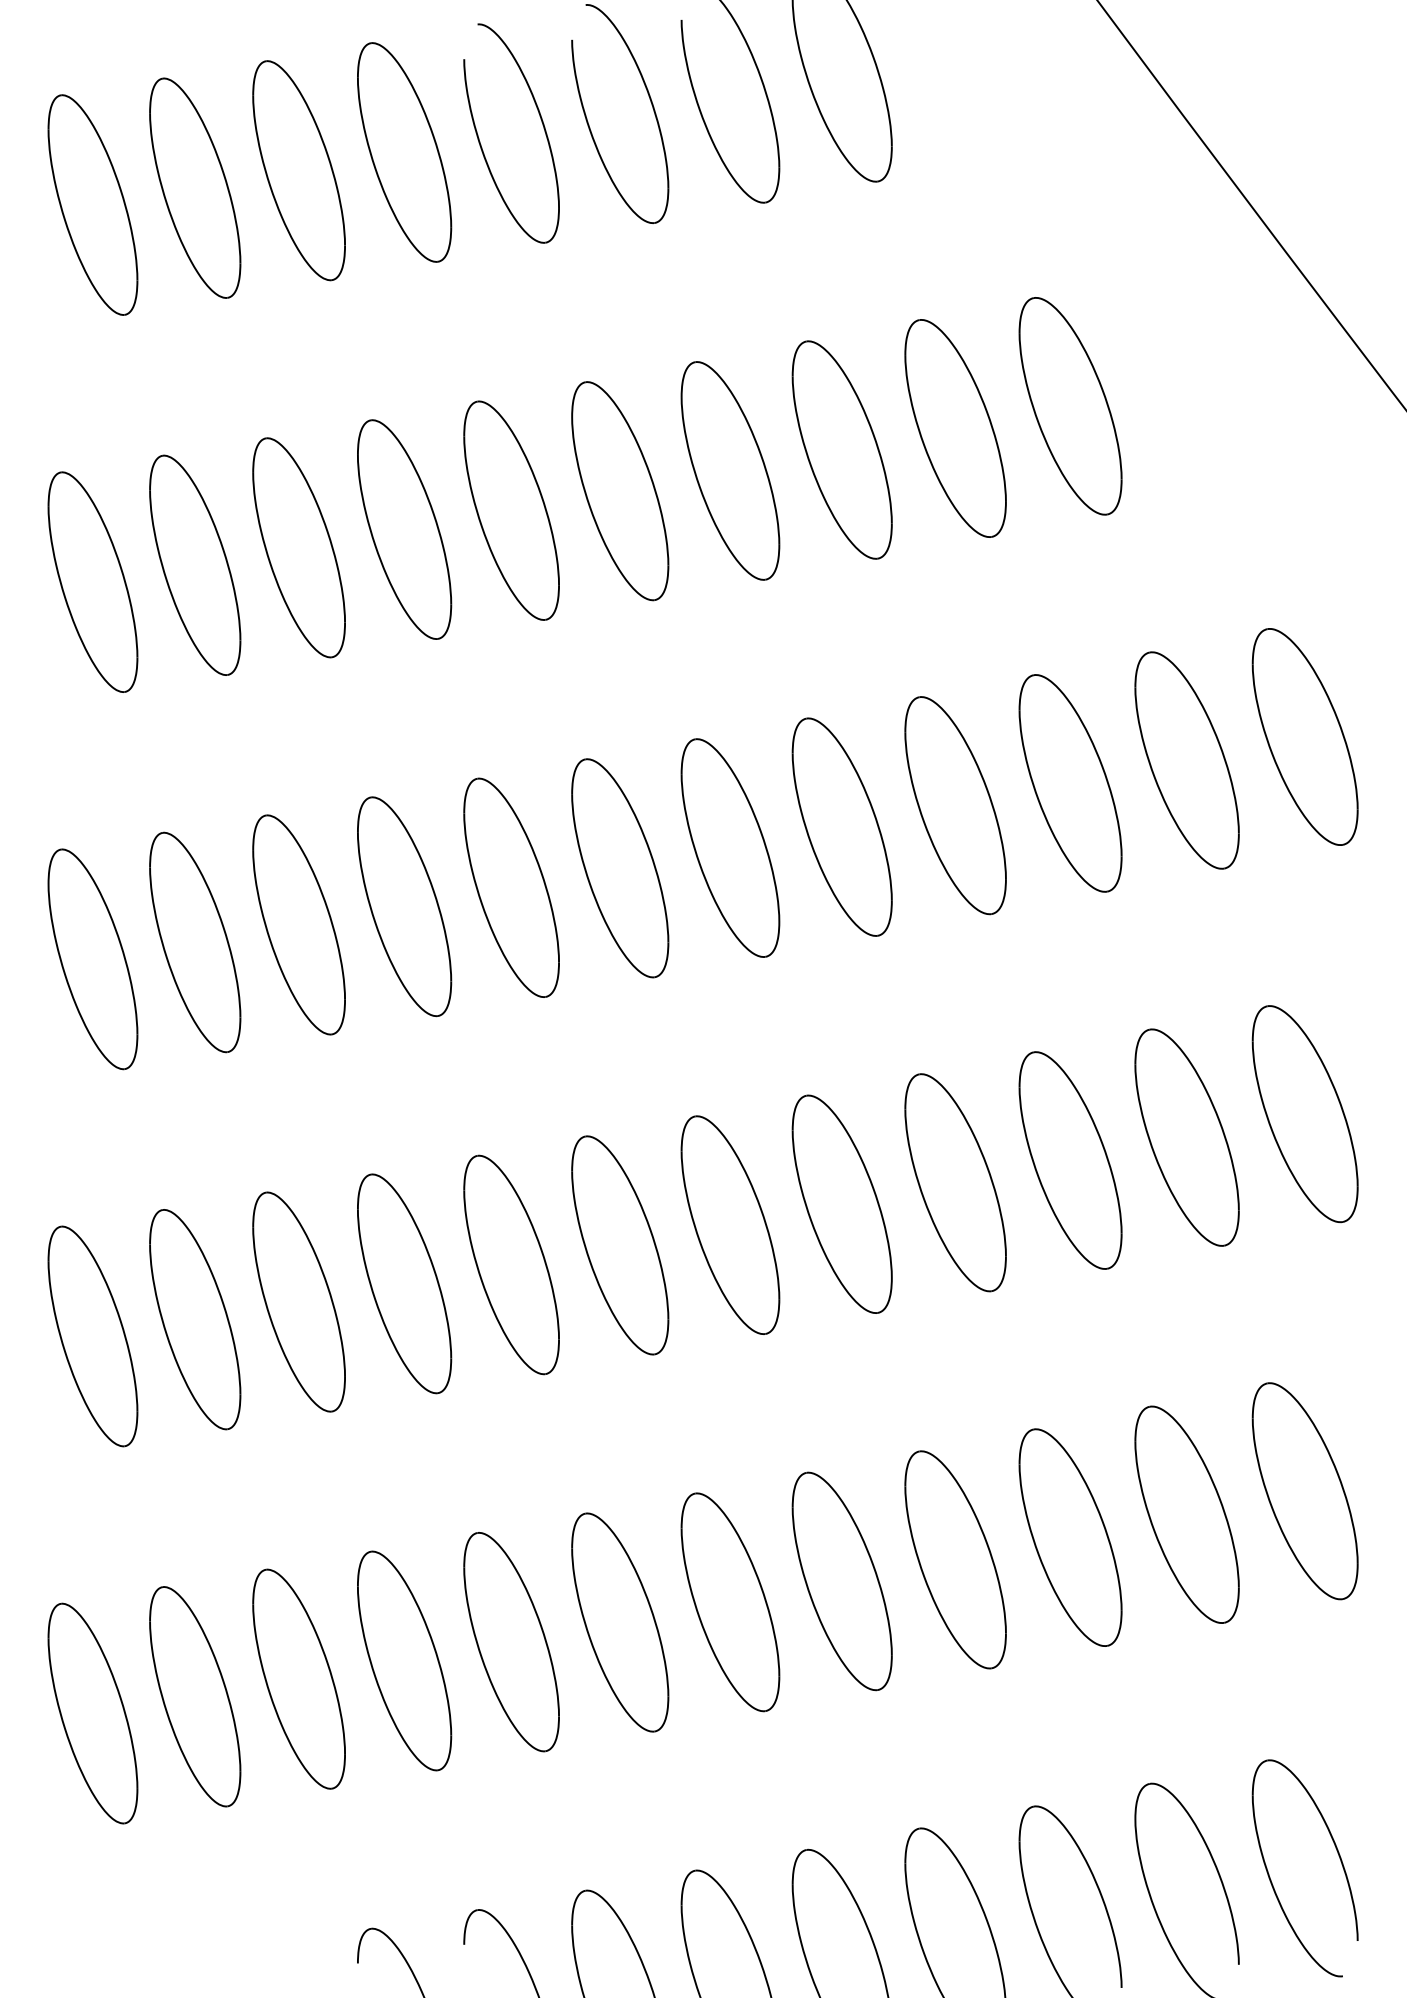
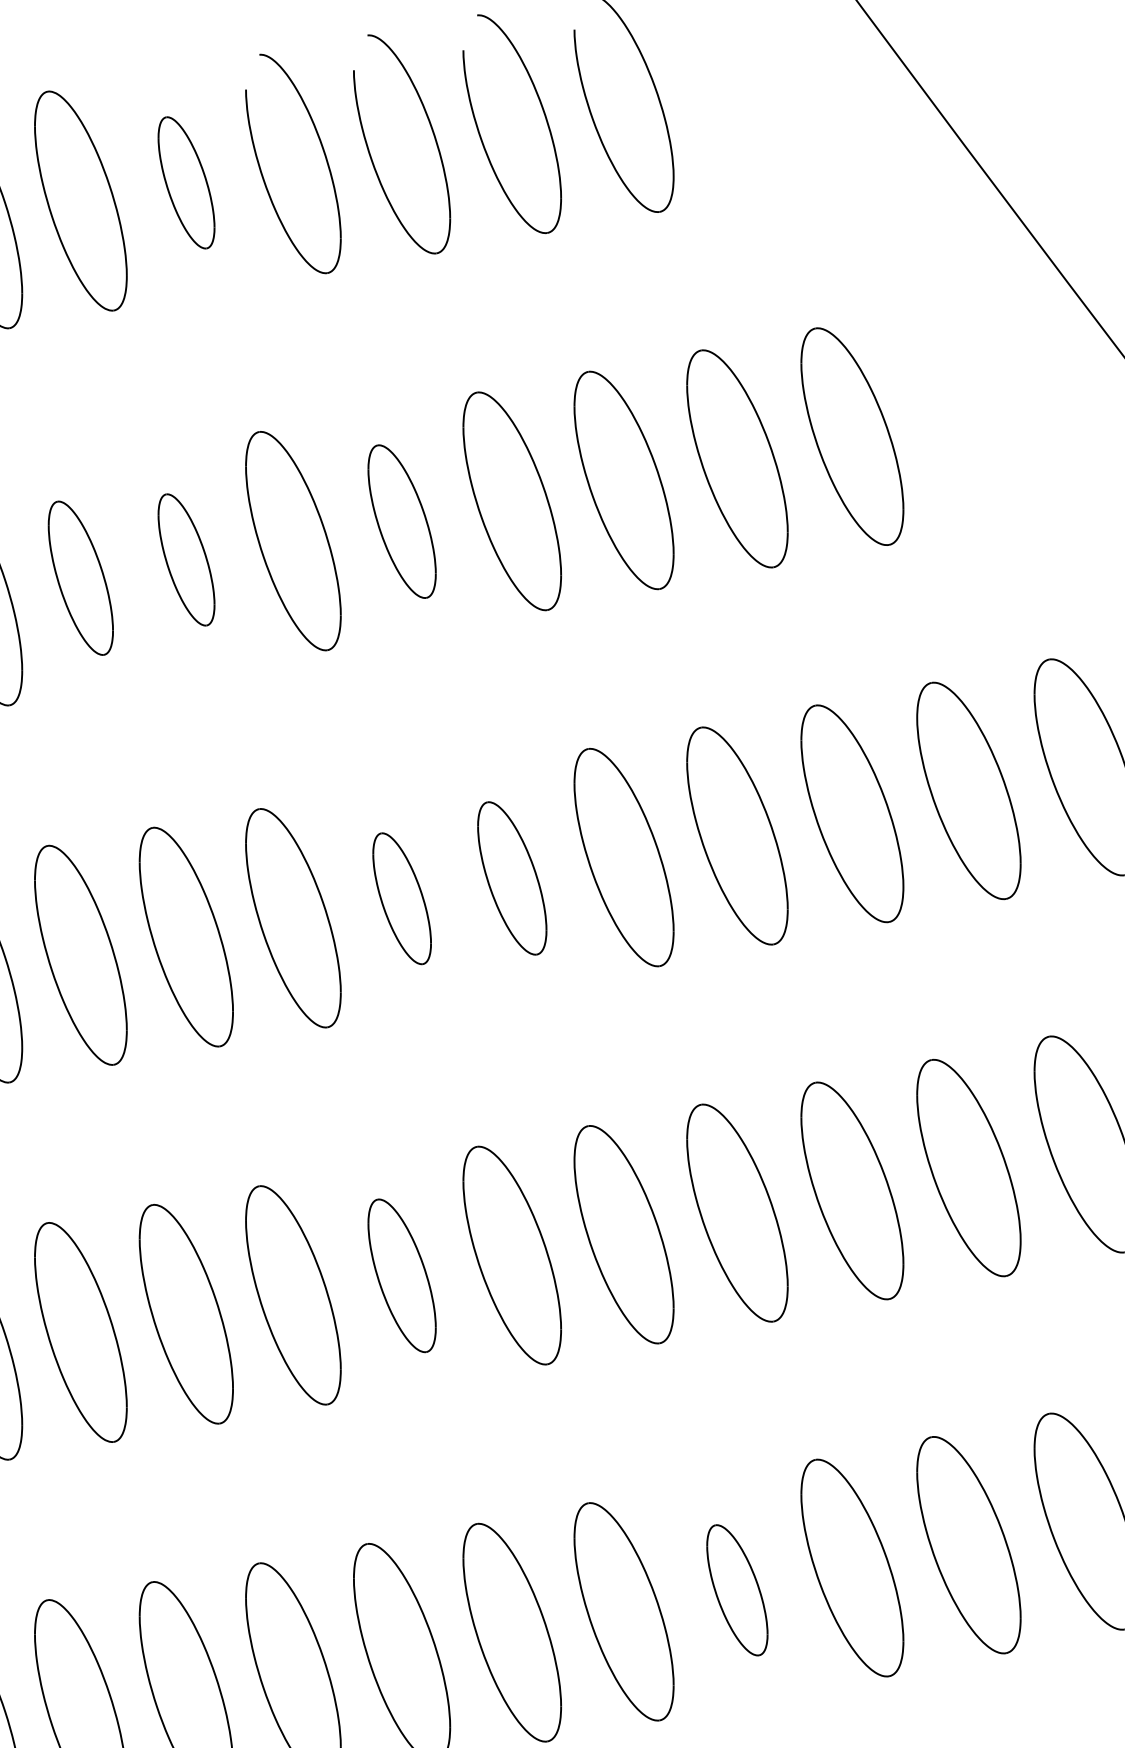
part: (404, 152) -> (186, 182), size x0.6
part: (620, 491) -> (402, 521), size x0.7
part: (404, 529) -> (186, 559), size x0.6
part: (298, 547) -> (80, 577), size x0.7
part: (730, 847) -> (512, 877), size x0.7
part: (620, 868) -> (402, 898), size x0.6
part: (620, 1245) -> (402, 1275), size x0.7
part: (955, 1559) -> (737, 1589), size x0.6

